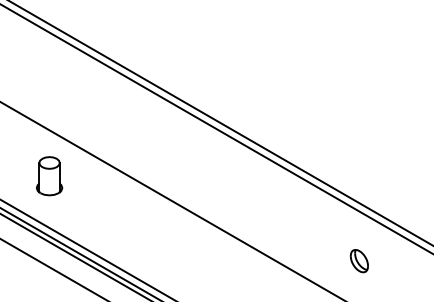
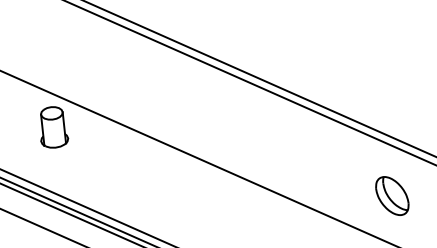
part: (49, 176) -> (53, 127), moved
part: (359, 260) -> (392, 195), size x1.67

